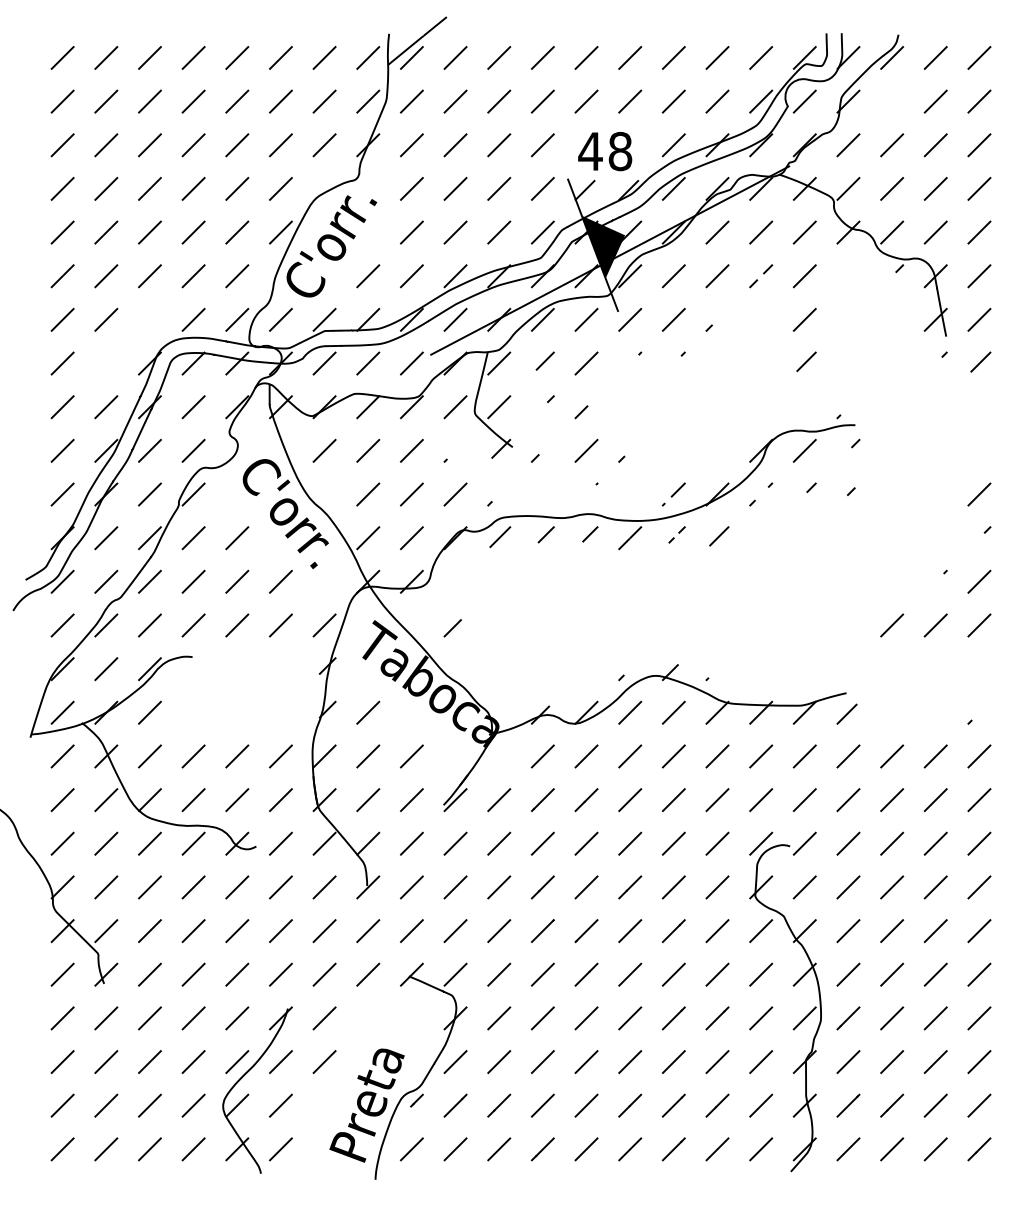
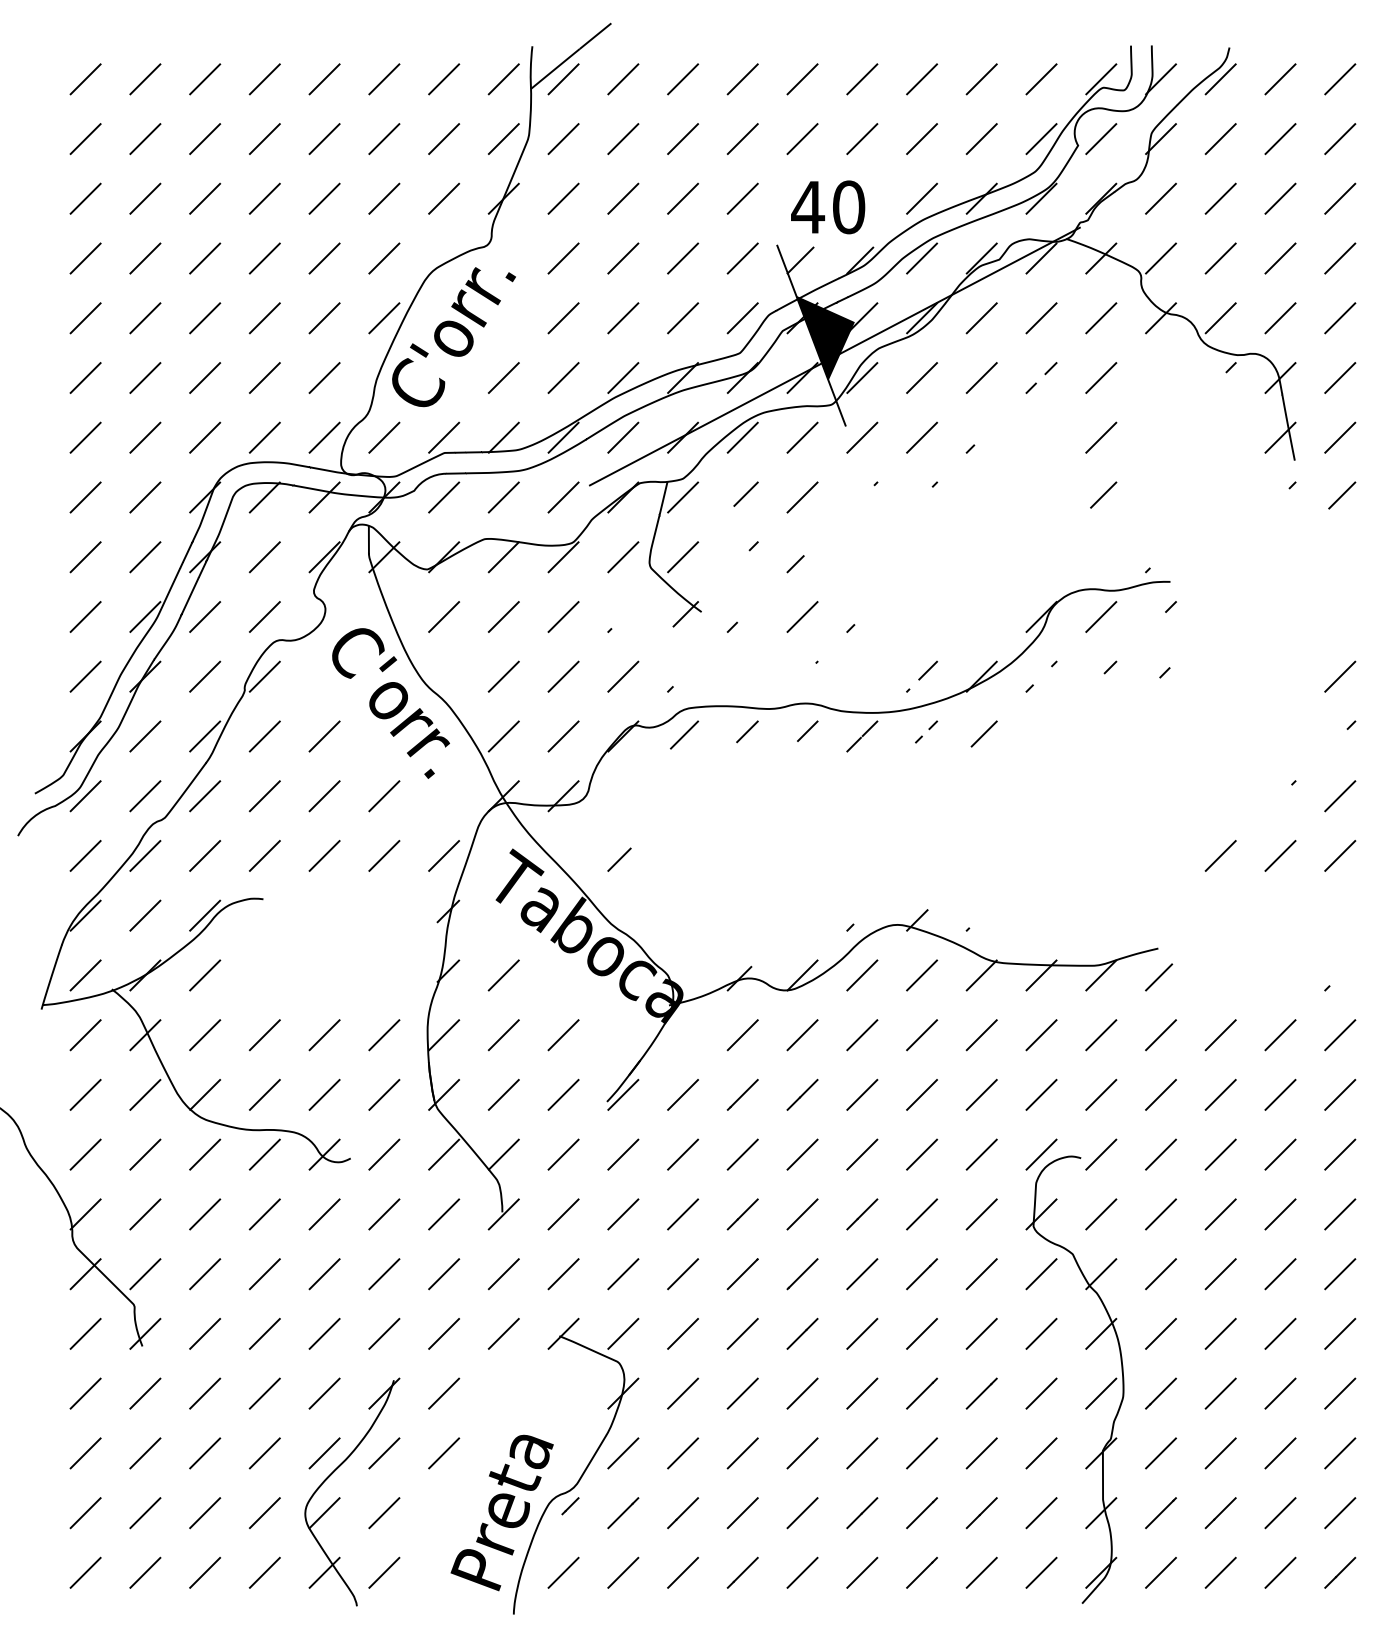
line: (892, 101) -> (1221, 138), added
text: (620, 151) -> (849, 207), 48 -> 40
line: (149, 319) -> (204, 437), added
line: (106, 363) -> (145, 497), added

